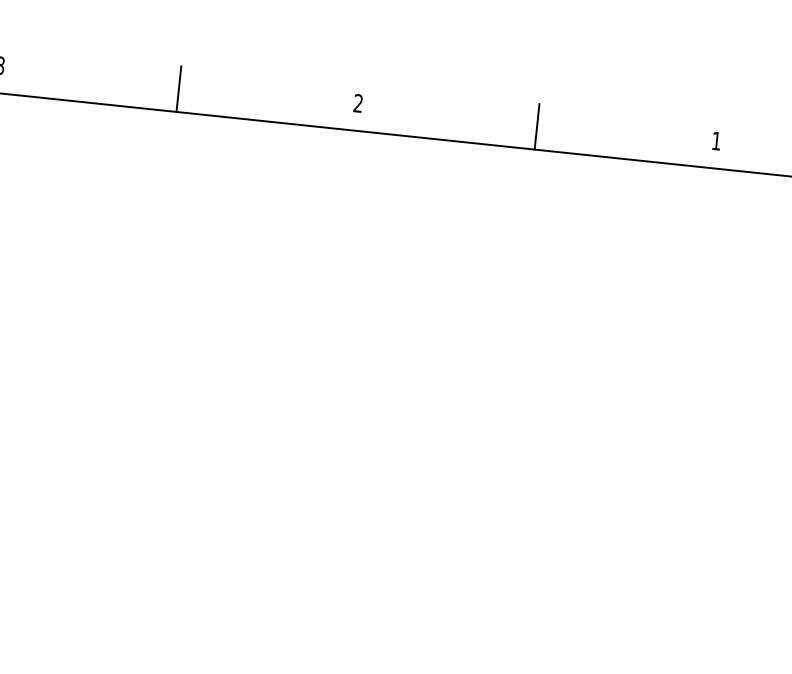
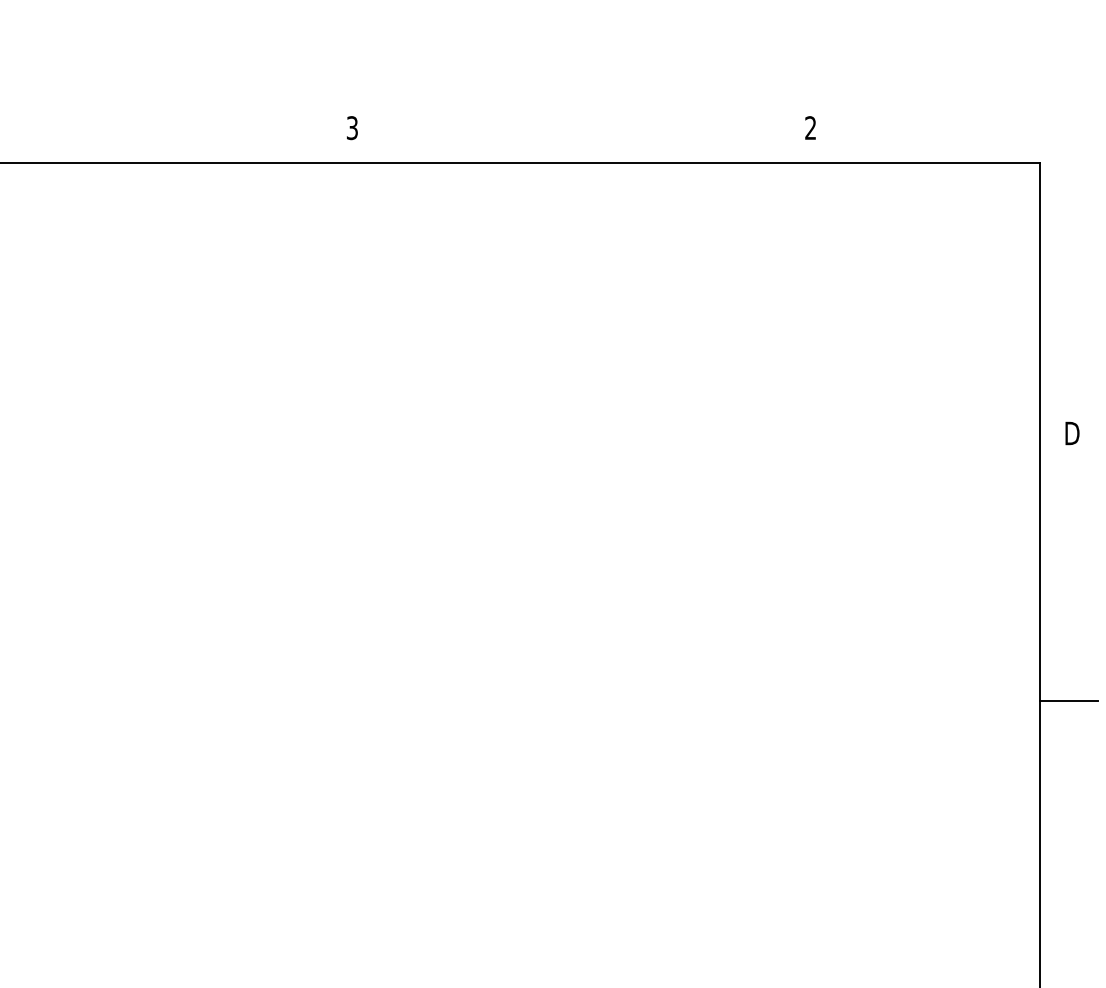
line: (179, 88) -> (123, 133), removed
text: (357, 103) -> (351, 128), 2 -> 3
line: (536, 126) -> (581, 133), removed
text: (716, 140) -> (810, 127), 1 -> 2

